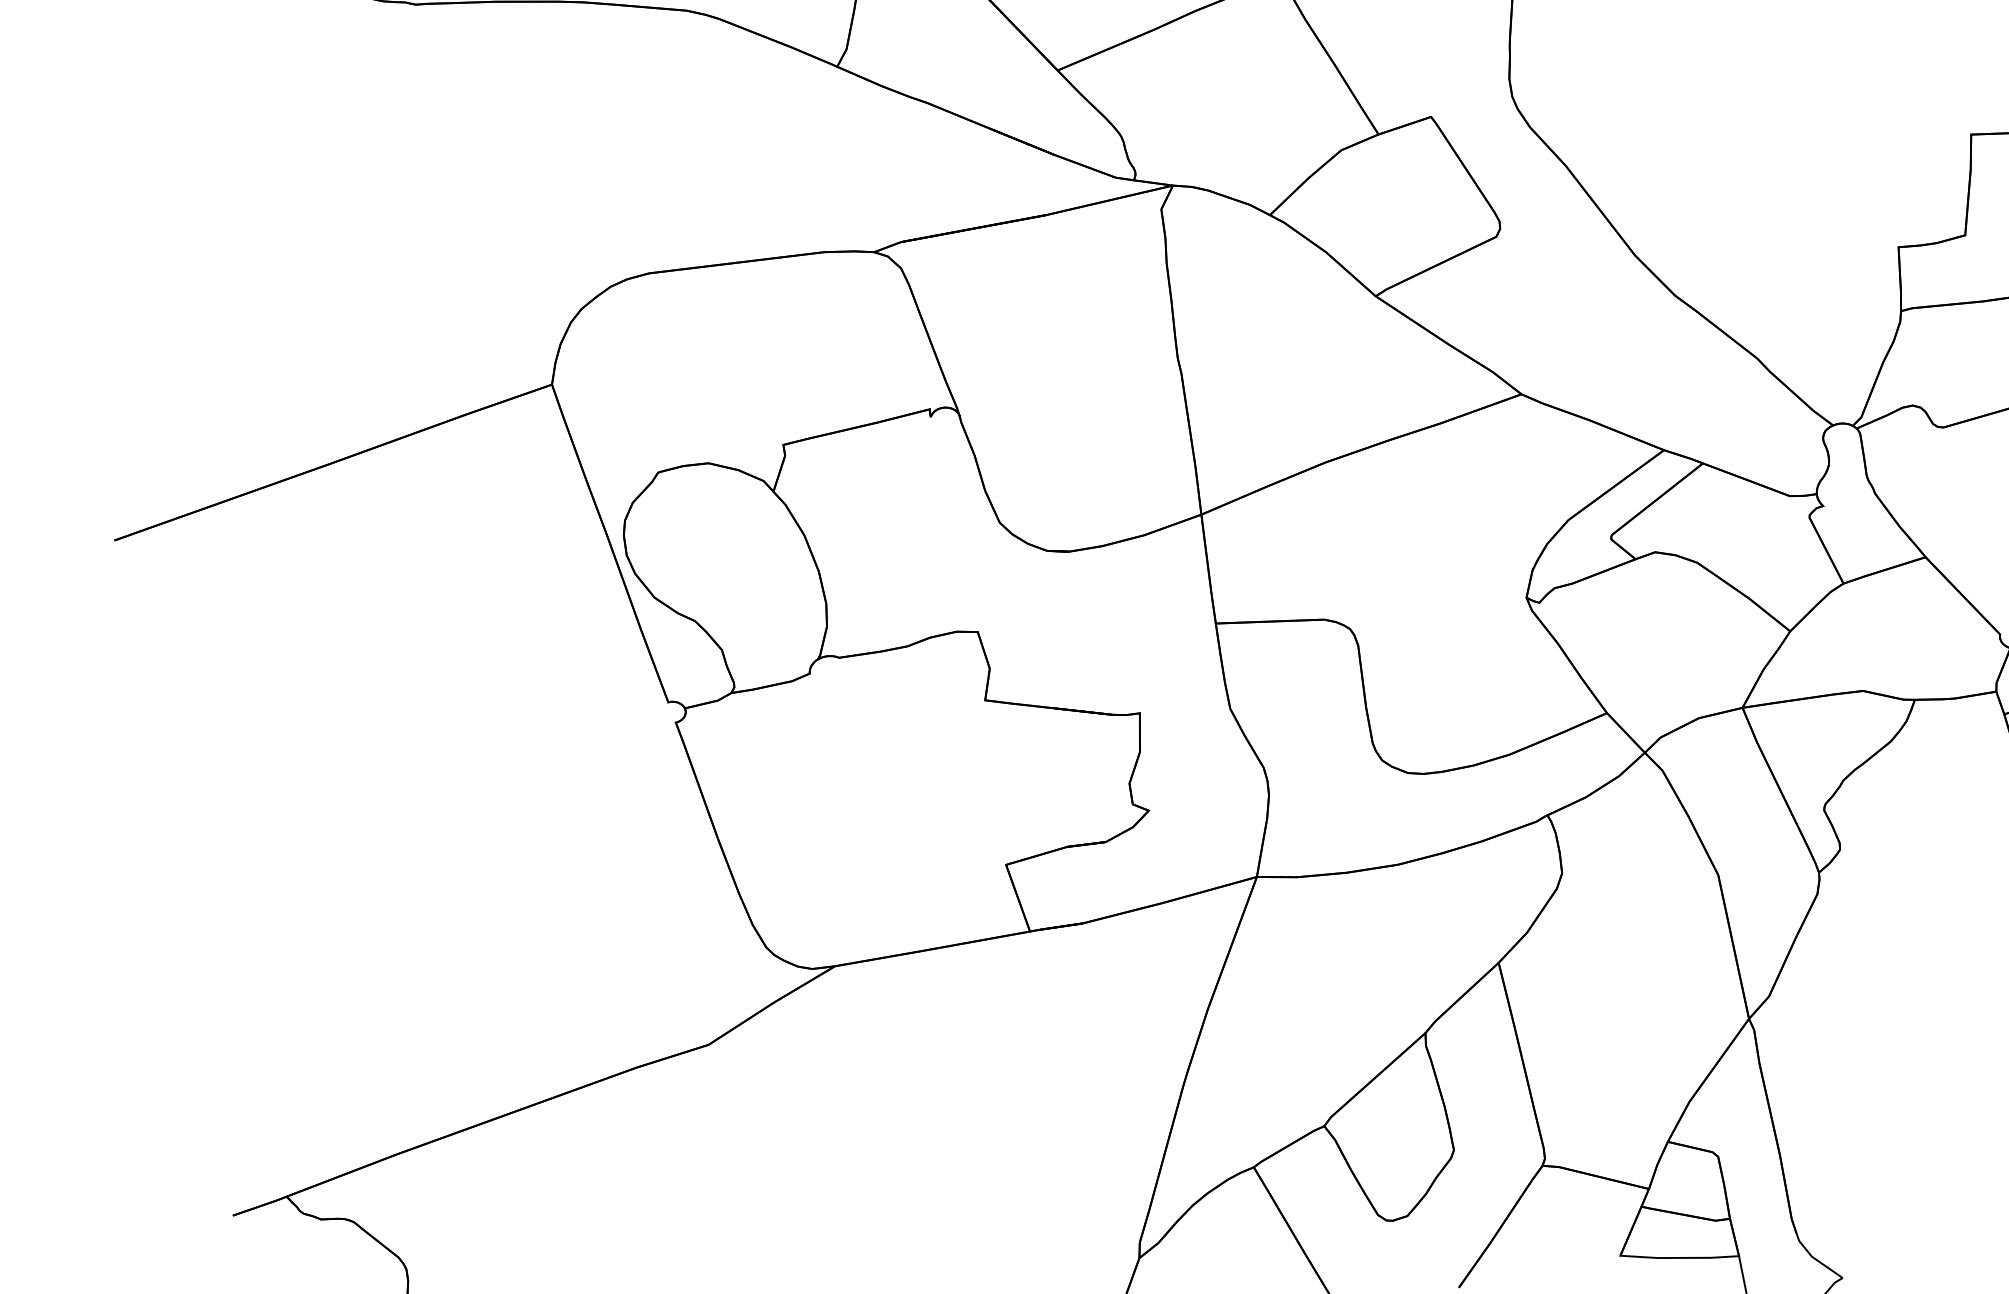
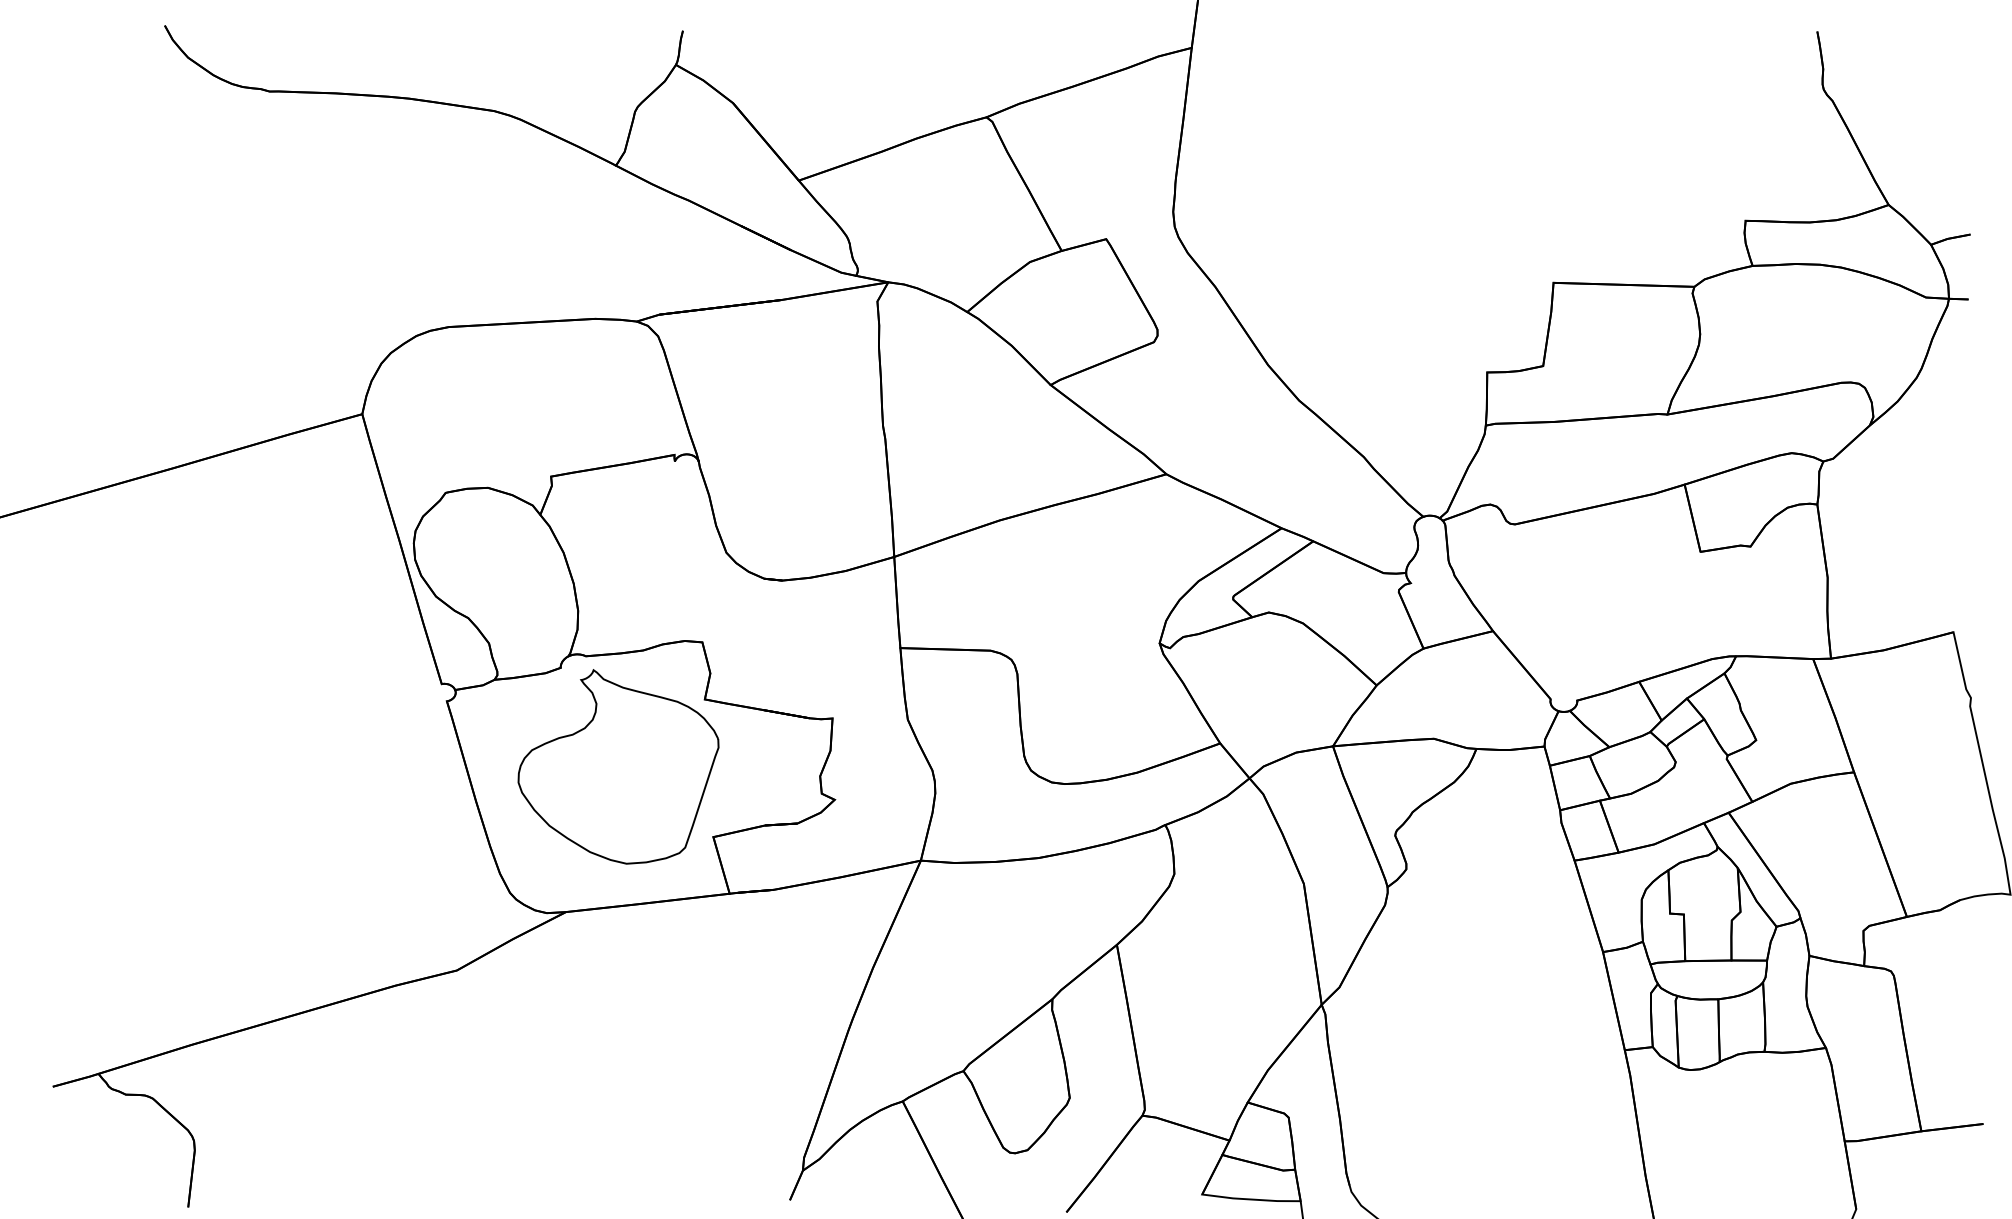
part: (886, 787) -> (618, 766), added

